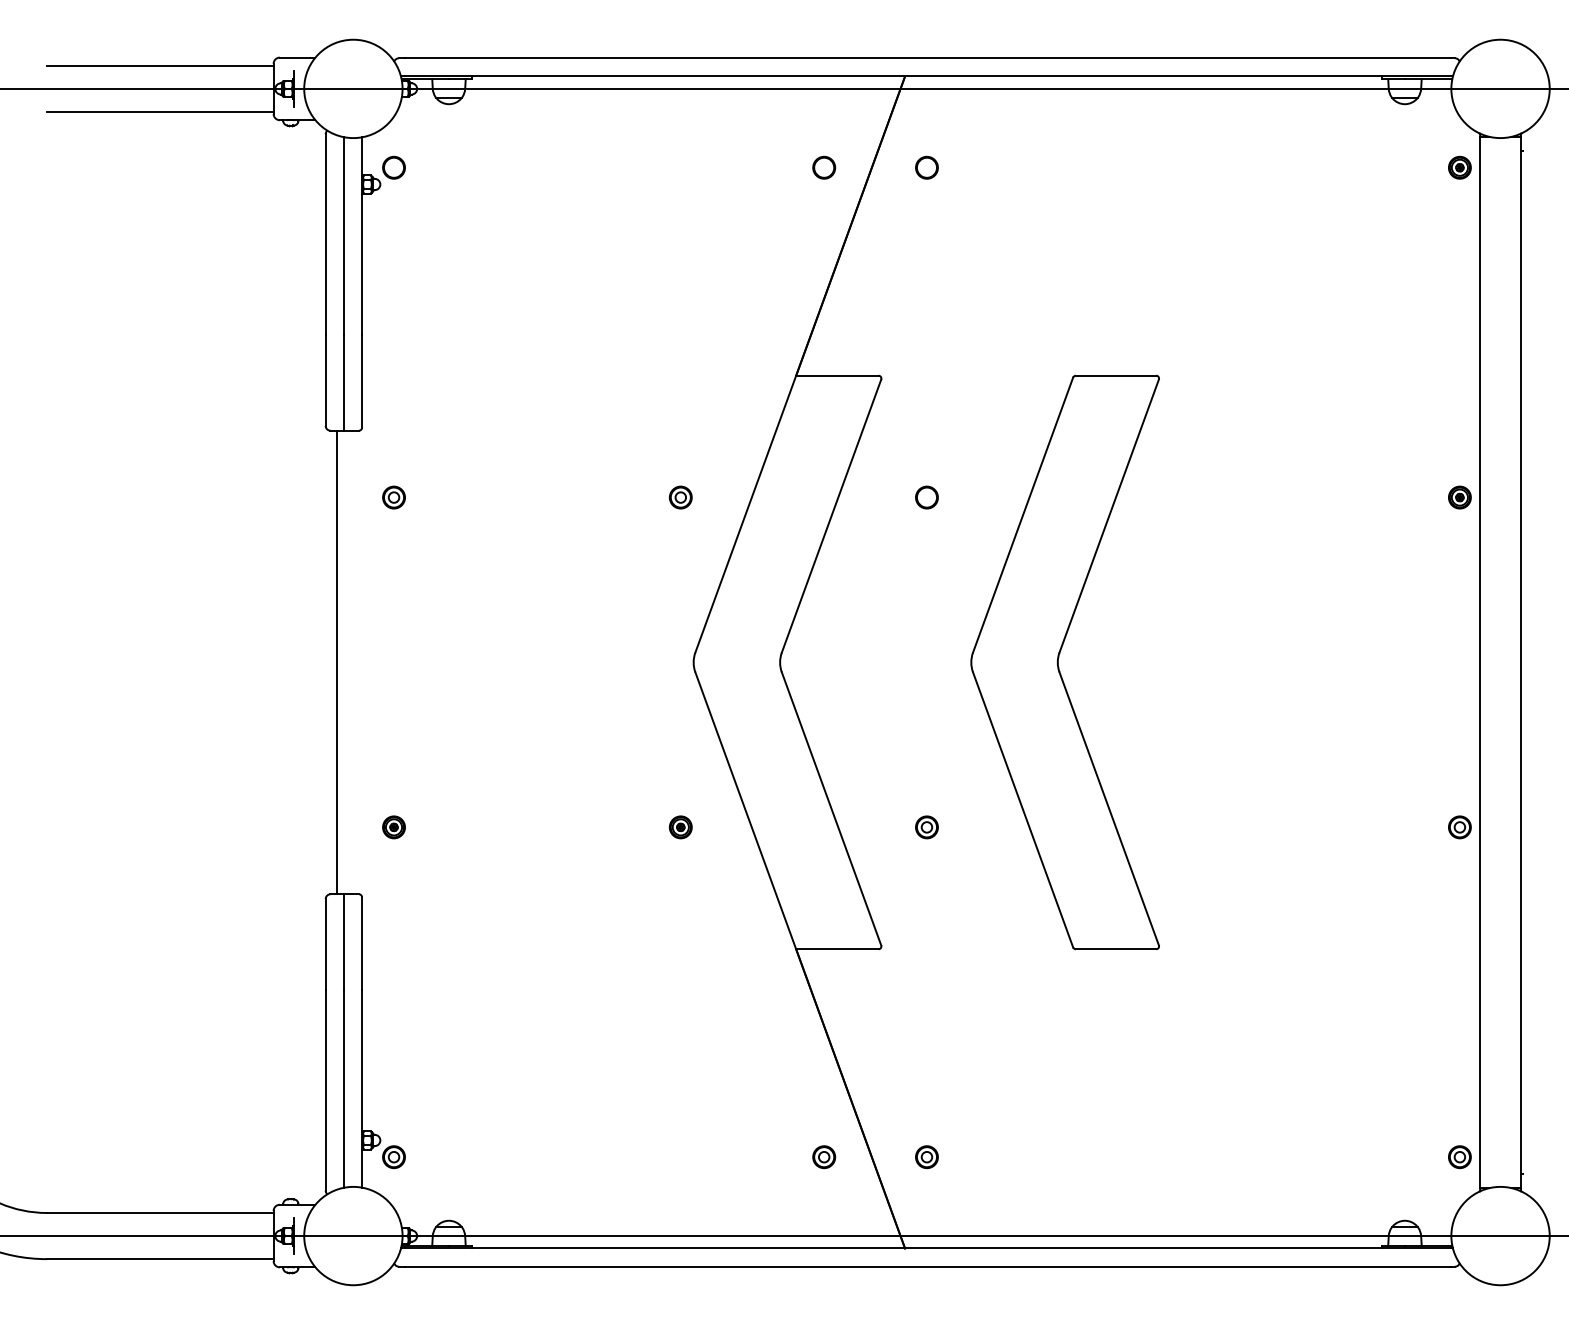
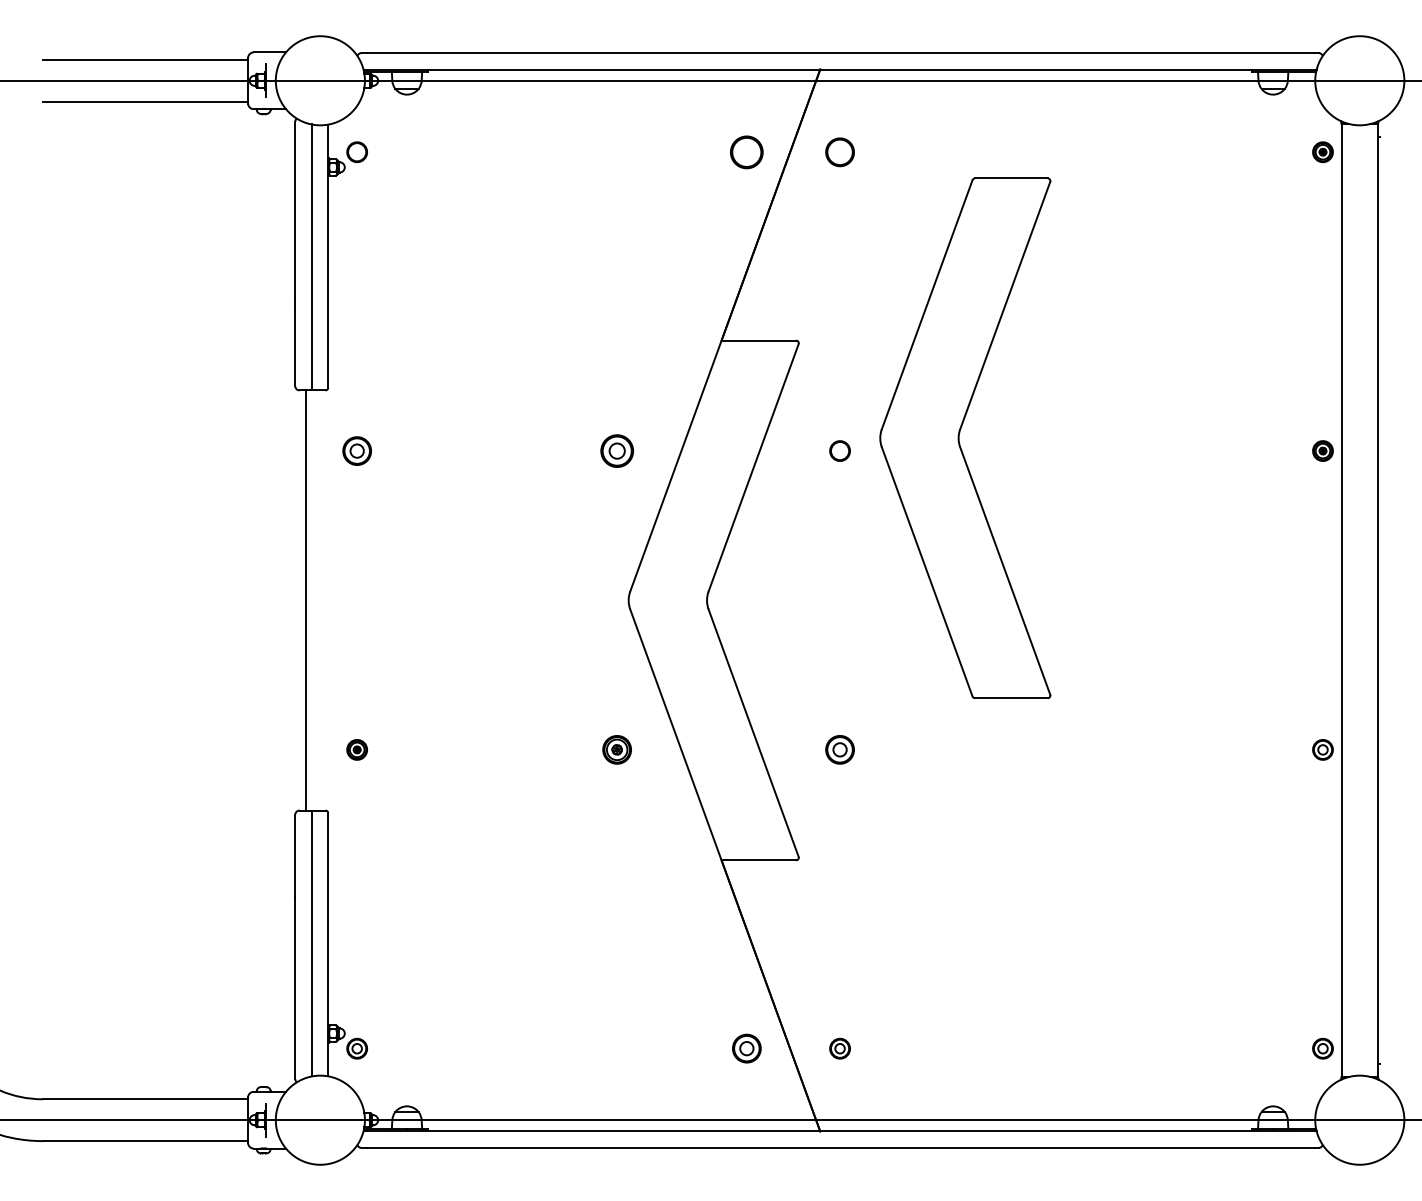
part: (824, 167) -> (747, 151), size x1.6
part: (926, 167) -> (839, 151), size x1.4
part: (393, 497) -> (356, 450), size x1.4
part: (680, 497) -> (616, 450), size x1.6
part: (1064, 662) -> (964, 438), moved
part: (680, 827) -> (616, 750), size x1.4
part: (926, 827) -> (839, 750), size x1.4
part: (824, 1157) -> (747, 1049), size x1.4

